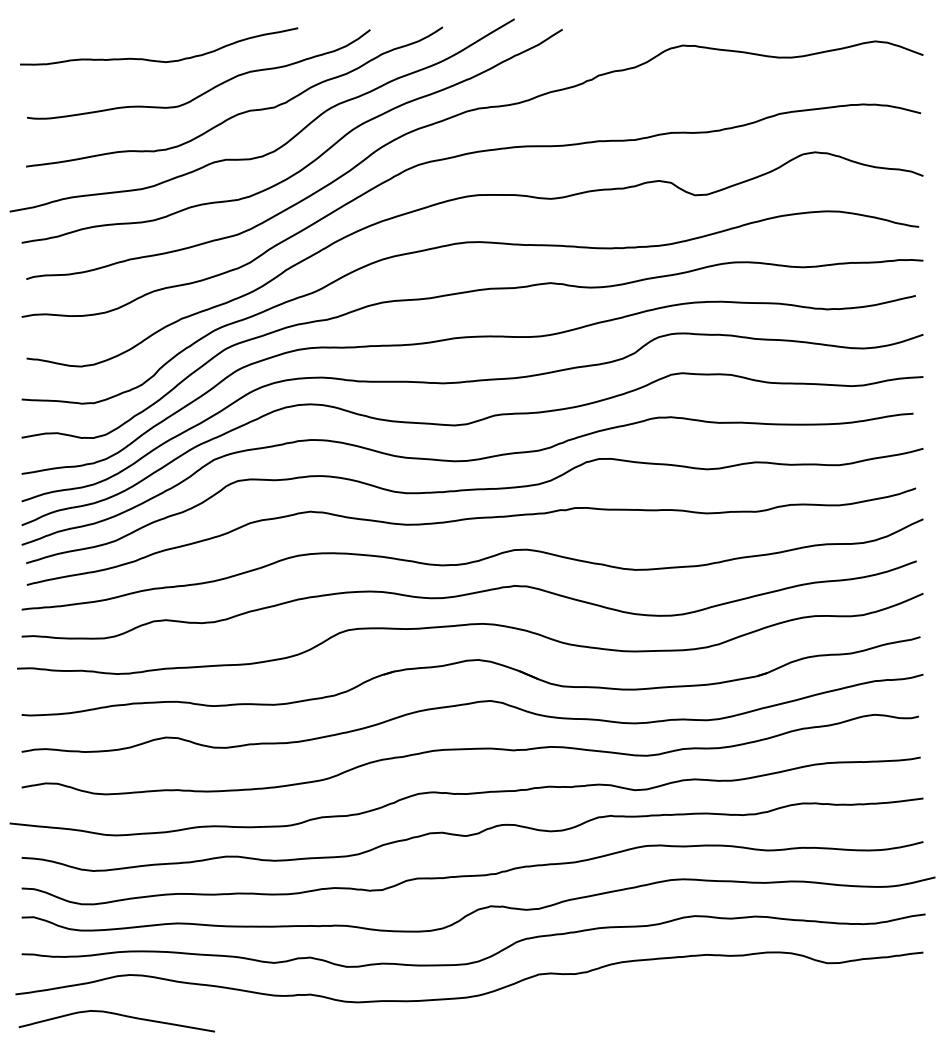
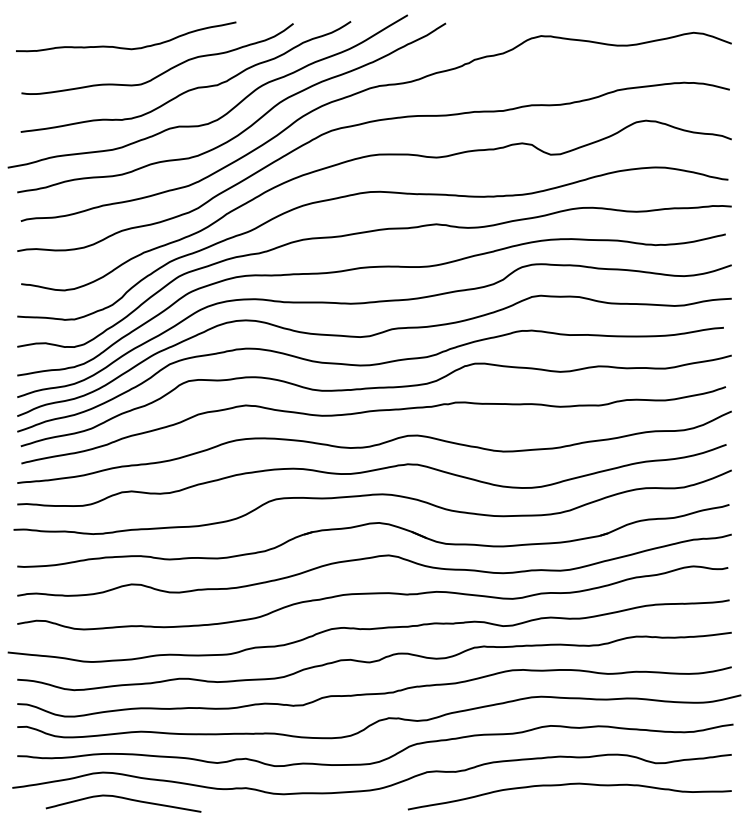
curve: (718, 990) -> (569, 784), added
curve: (117, 1015) -> (124, 799), moved

